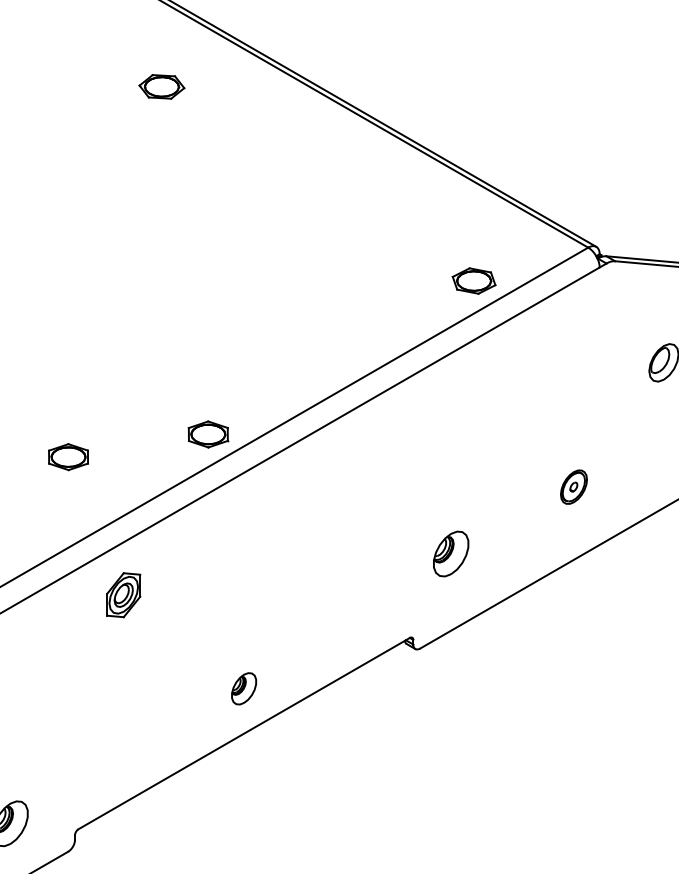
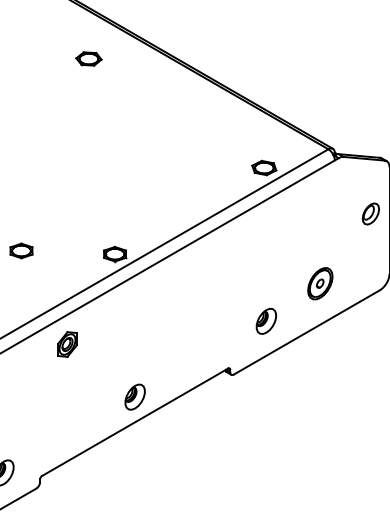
part: (68, 456) -> (21, 250), moved
part: (574, 486) -> (320, 283), size x1.67
part: (449, 554) -> (265, 321), moved
part: (243, 687) -> (134, 396), size x1.43

